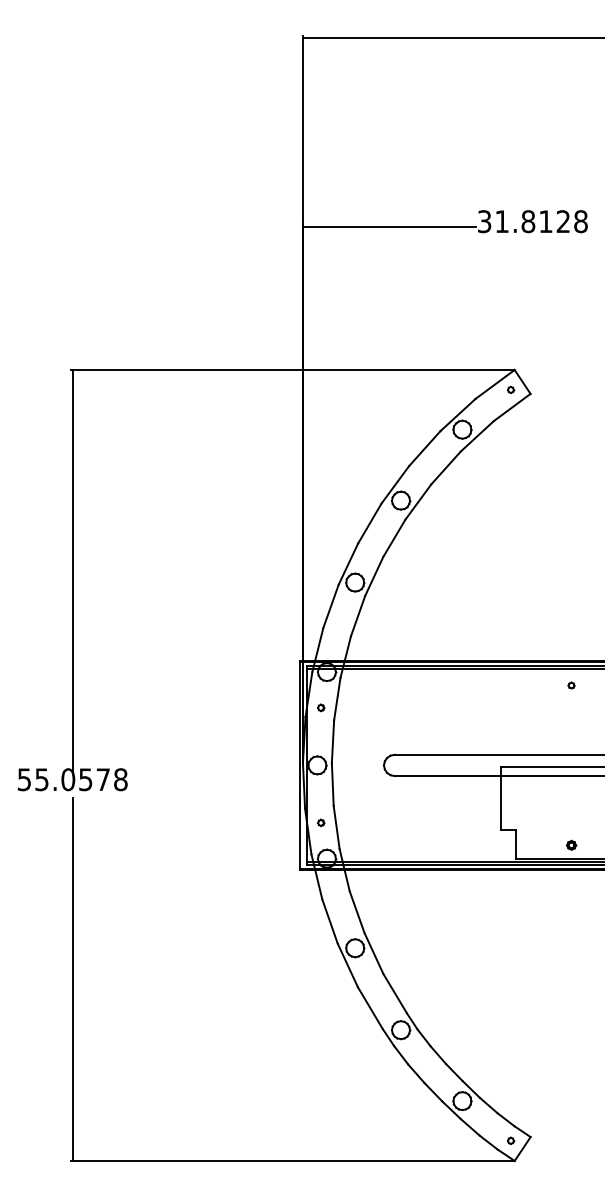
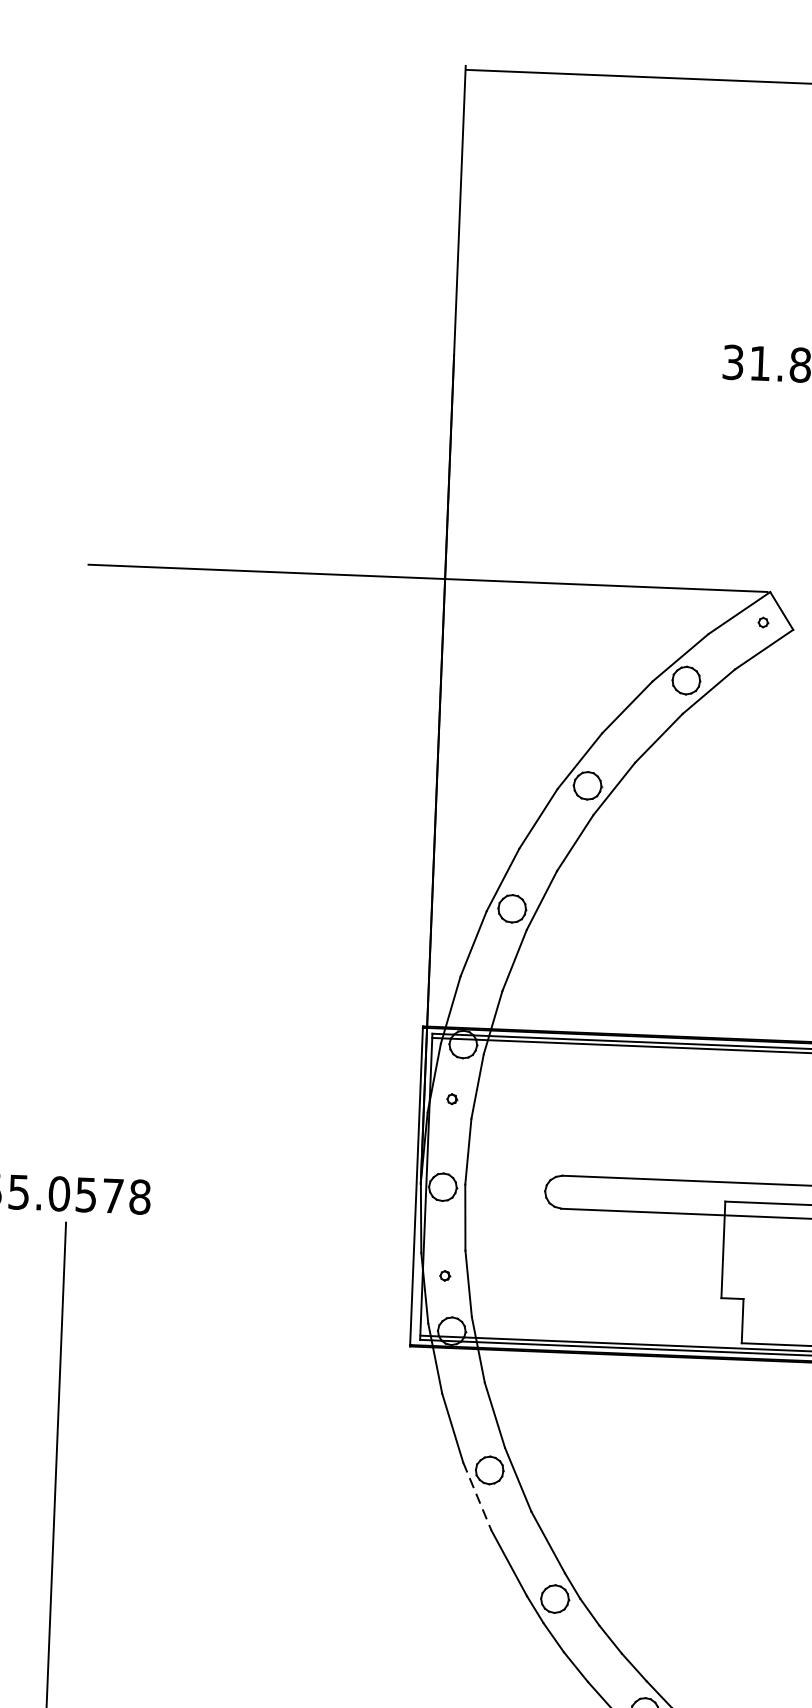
line: (389, 226) -> (586, 363), removed
line: (73, 571) -> (80, 874), removed
line: (347, 965) -> (476, 1496), solid -> dashed

